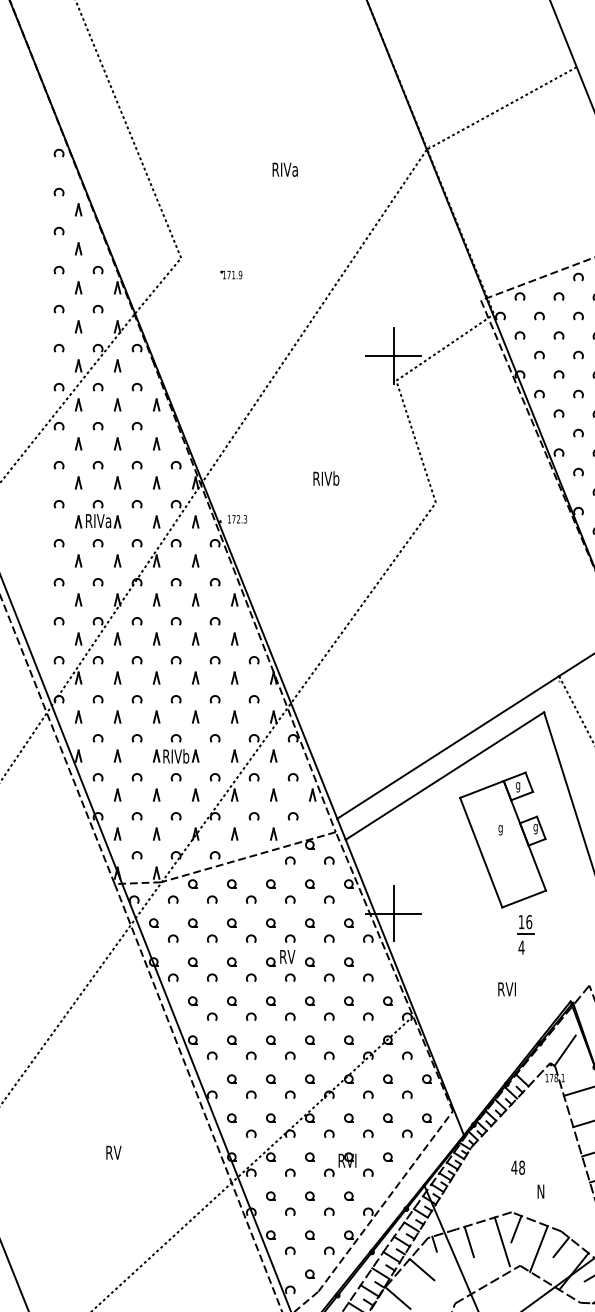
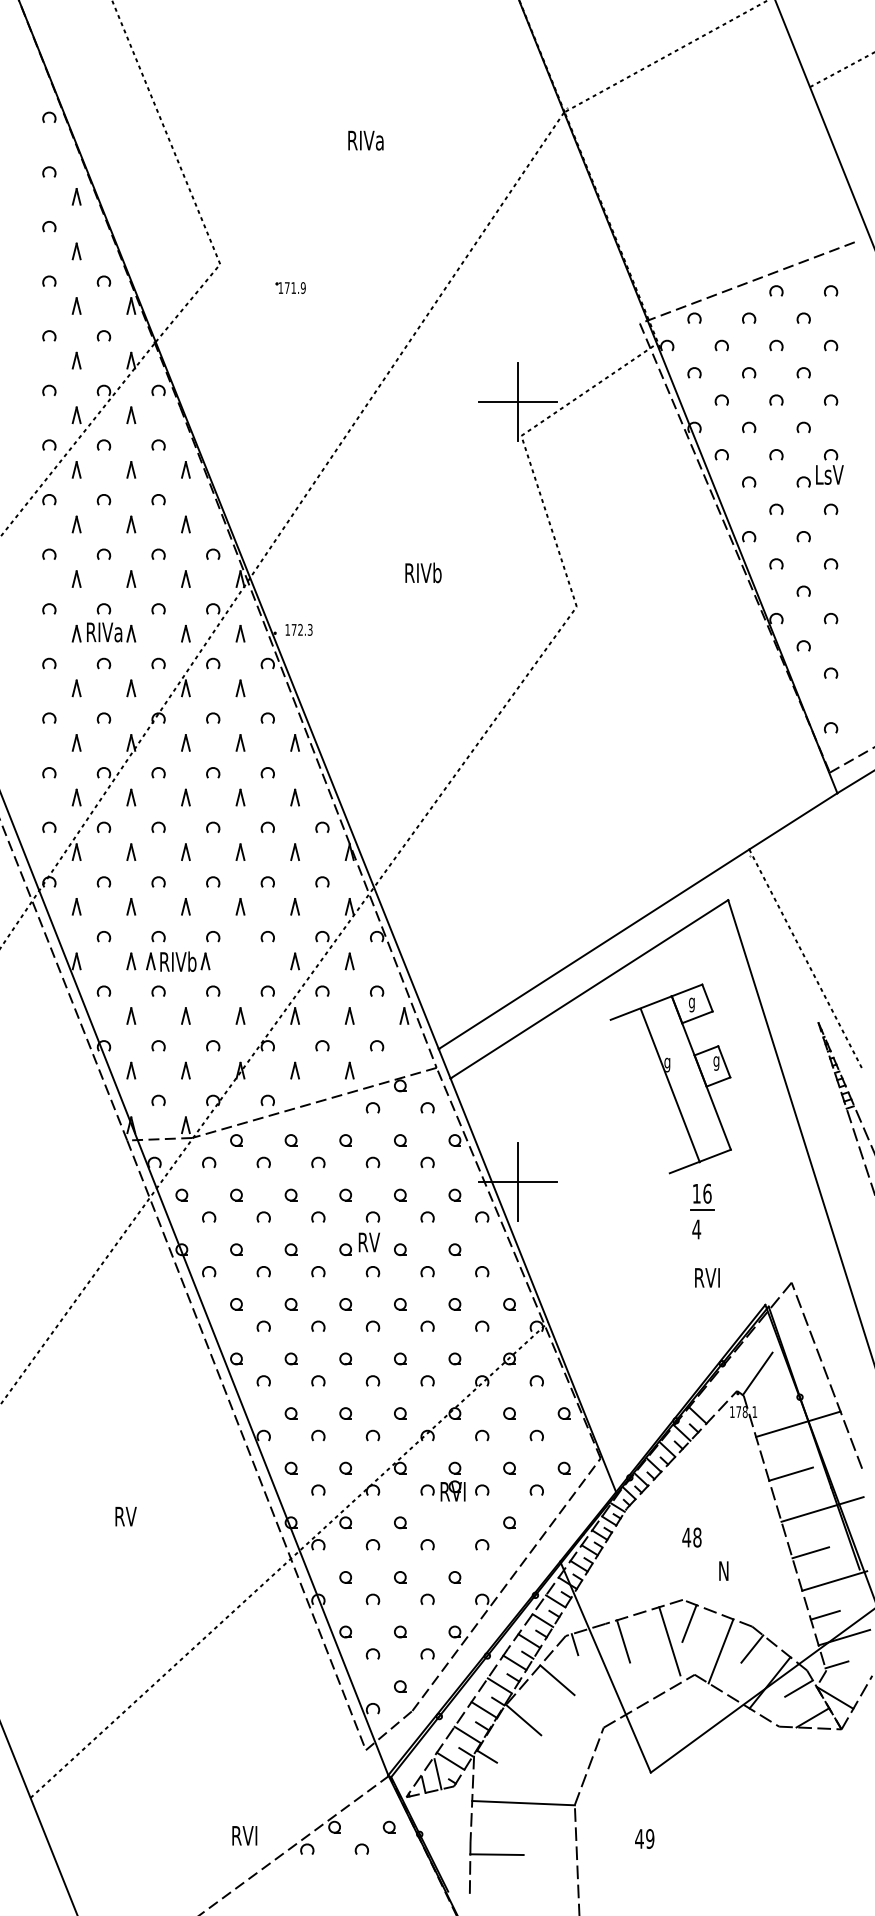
part: (176, 756) -> (178, 961), moved
line: (480, 852) -> (669, 1085), moved
text: (507, 989) -> (707, 1277), moved
part: (347, 1159) -> (452, 1490), moved

